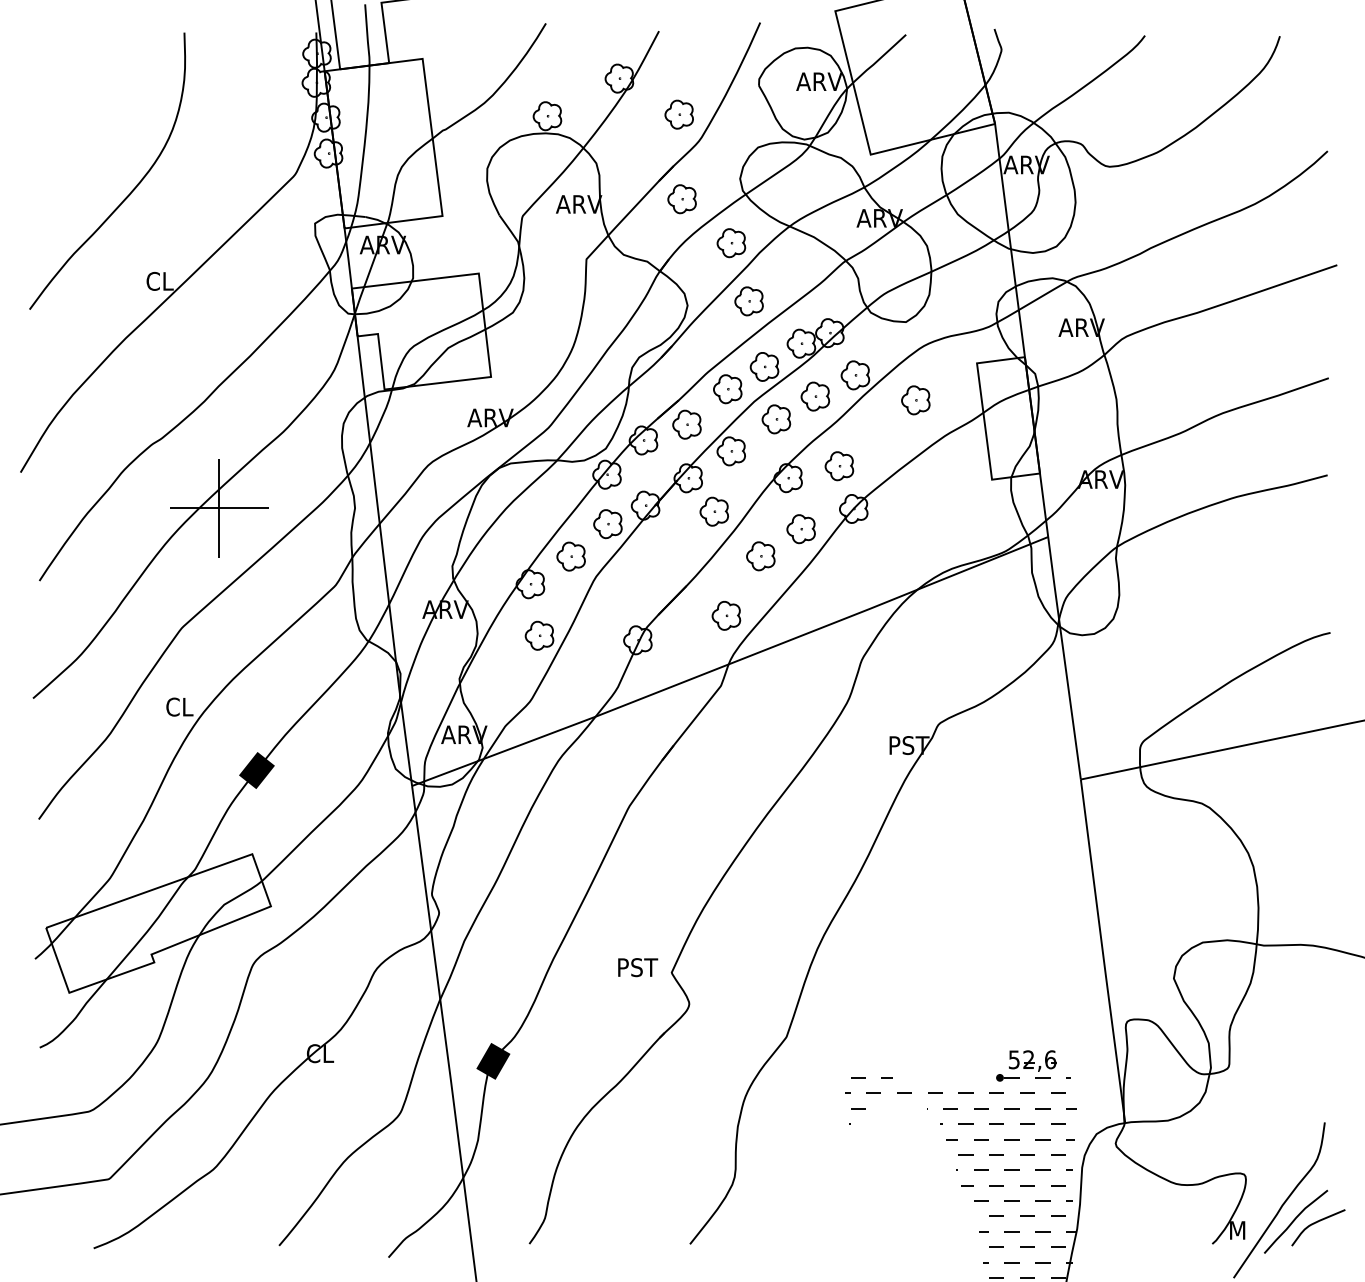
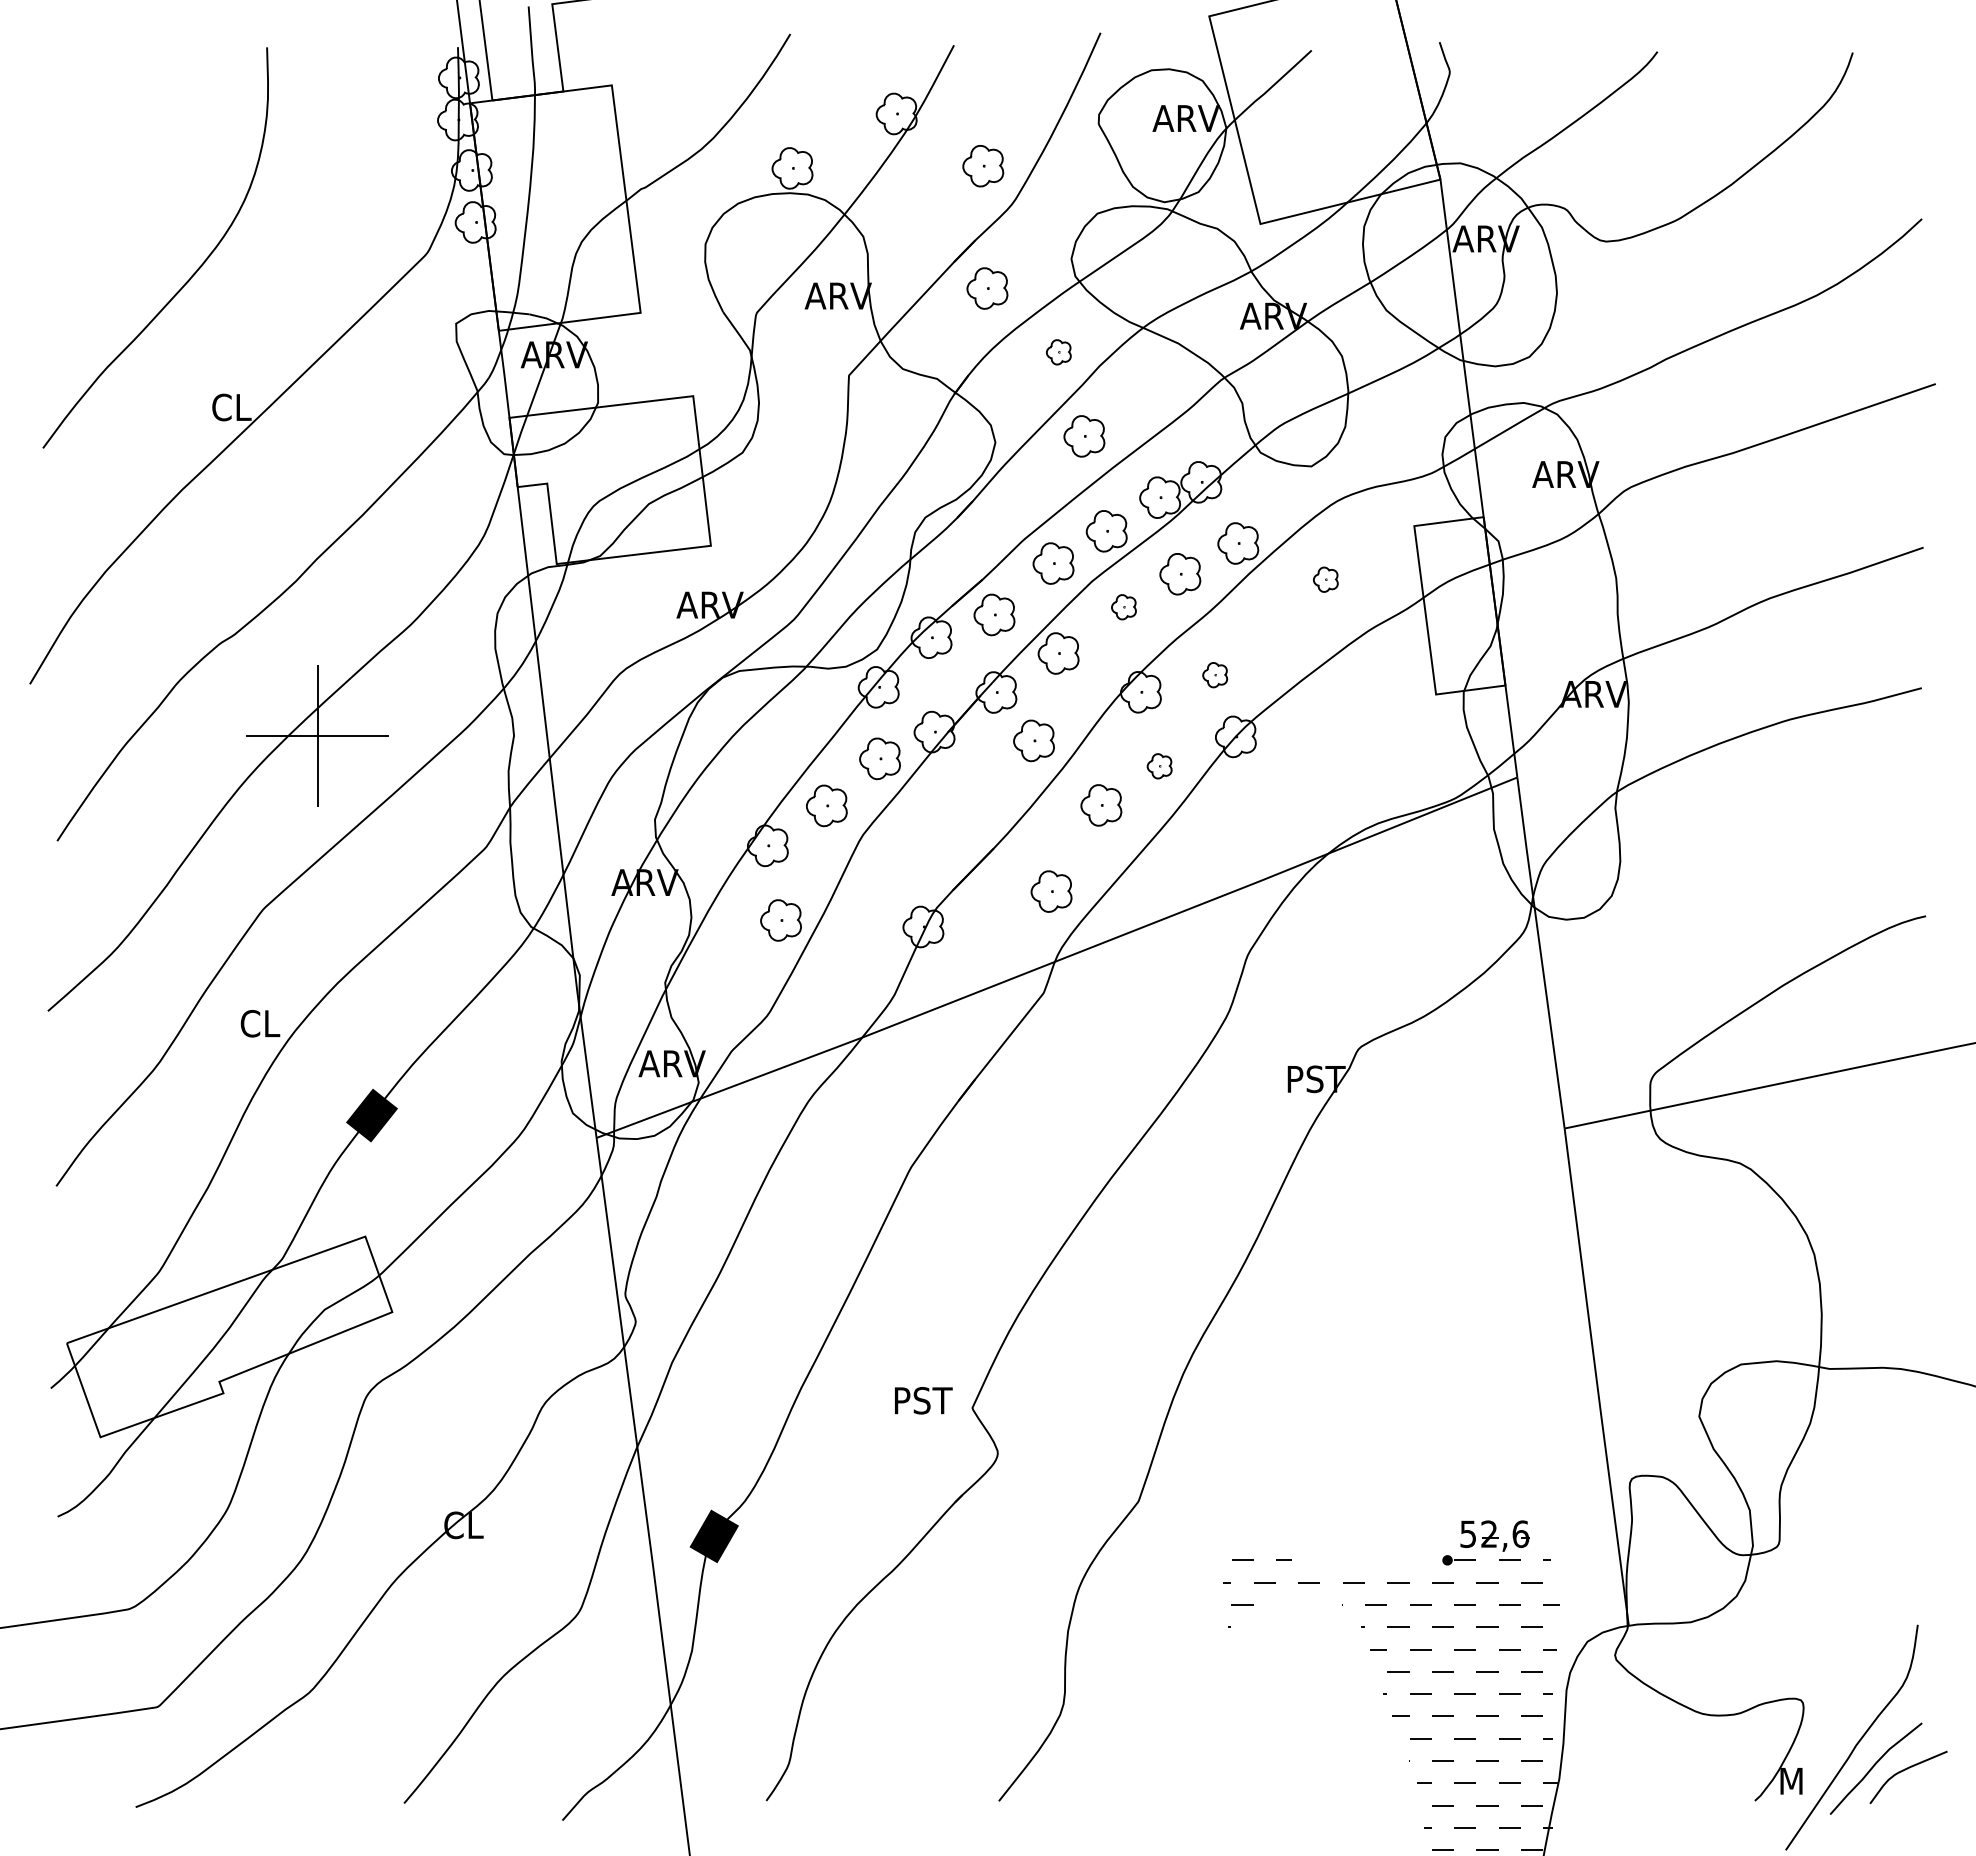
part: (731, 243) -> (1058, 352), size x0.6
part: (915, 400) -> (1325, 579), size x0.6
part: (776, 419) -> (1124, 607), size x0.6
part: (839, 466) -> (1215, 675), size x0.6
part: (800, 529) -> (1158, 766), size x0.6

